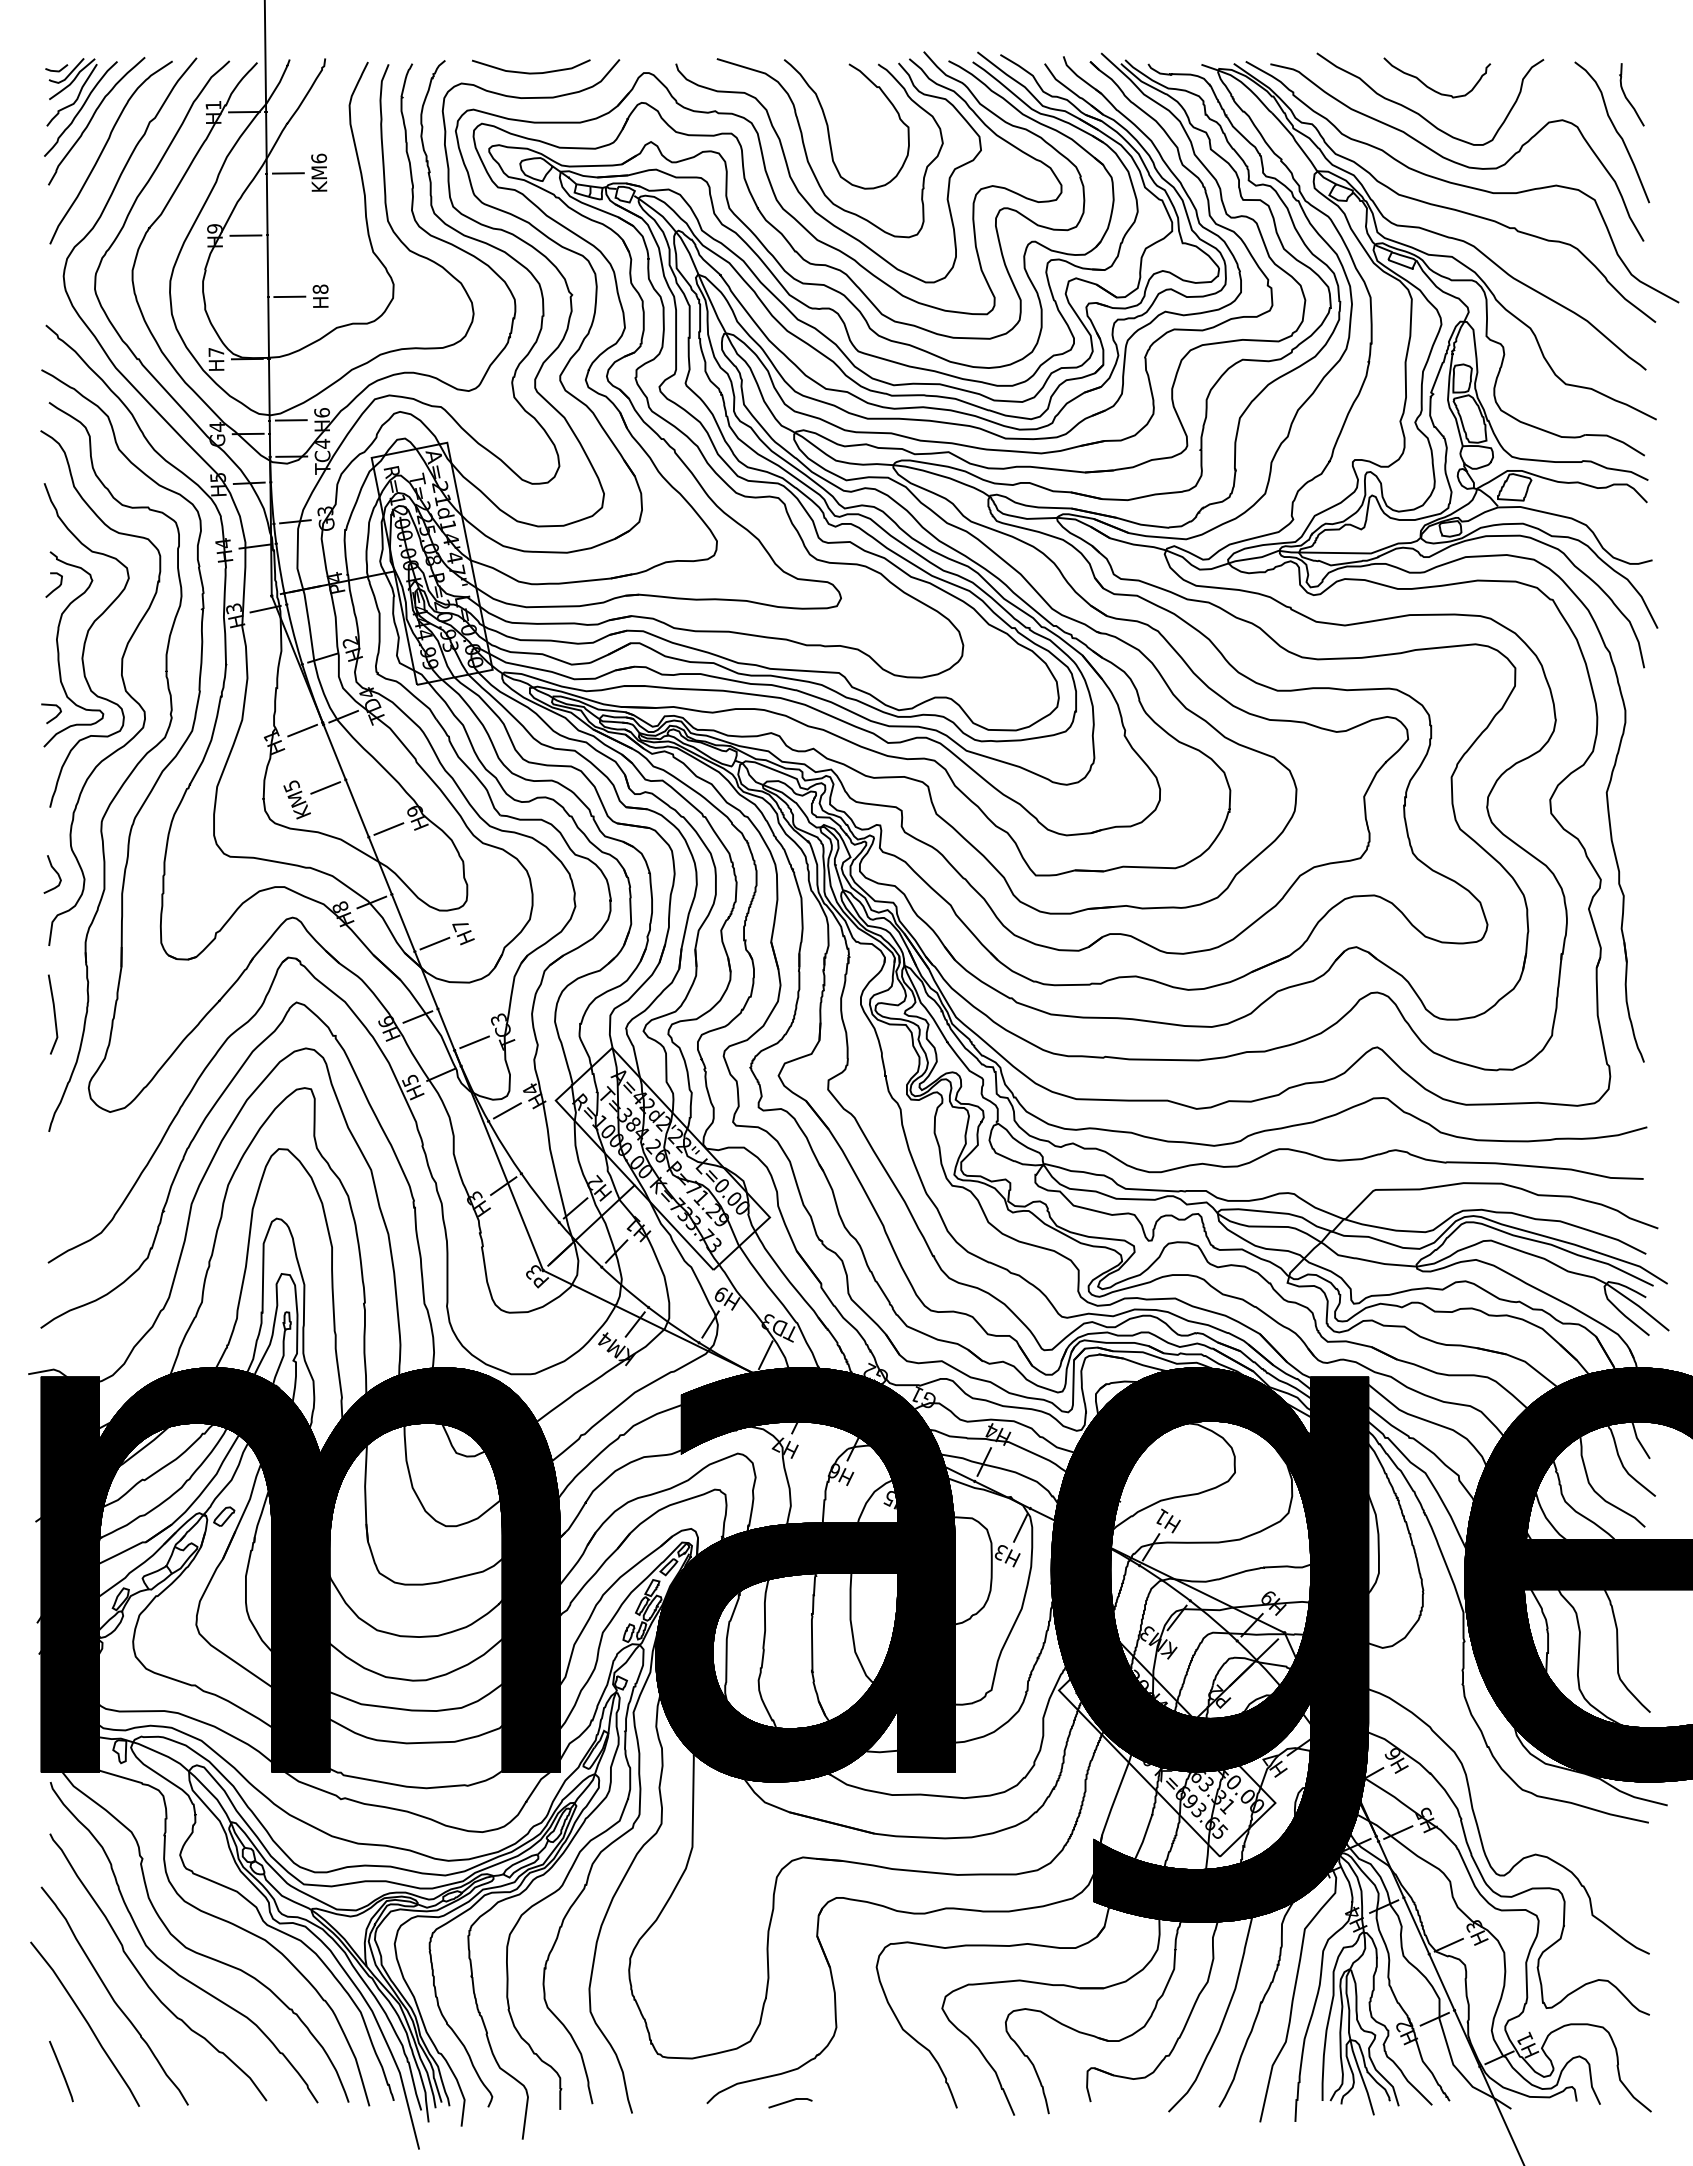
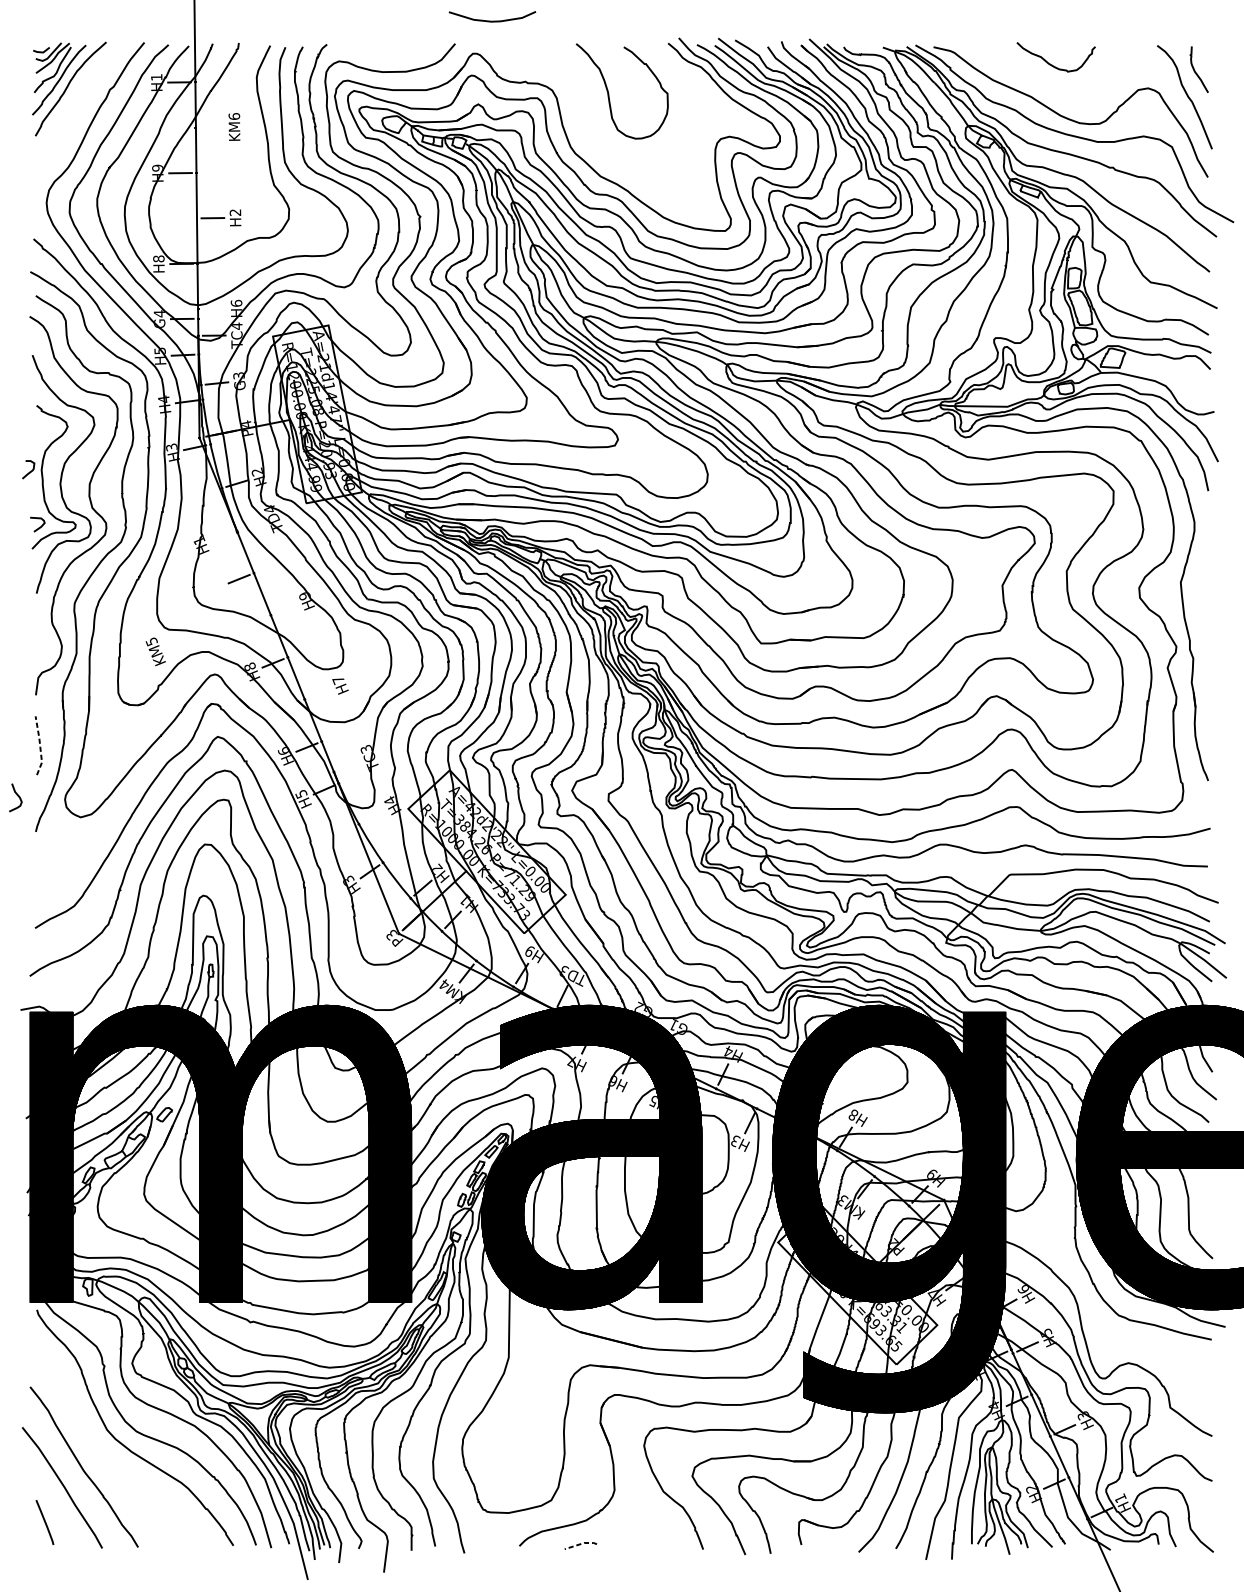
curve: (531, 72) -> (492, 20), moved
curve: (1419, 113) -> (1043, 83), removed
curve: (104, 149) -> (76, 109), removed
line: (287, 173) -> (211, 127), removed
part: (816, 176) -> (599, 129), removed
text: (320, 288) -> (235, 212), H8 -> H2
text: (216, 351) -> (158, 258), H7 -> H8
line: (290, 420) -> (213, 309), removed
curve: (54, 588) -> (28, 472), moved
line: (343, 716) -> (252, 526), removed
line: (302, 730) -> (222, 536), removed
text: (296, 799) -> (155, 651), moved
line: (388, 828) -> (285, 608), removed
curve: (54, 871) -> (17, 795), moved
line: (434, 943) -> (319, 693), removed
line: (54, 1015) -> (39, 746), solid -> dashed
line: (474, 1042) -> (348, 766), removed
line: (507, 1110) -> (372, 816), removed
text: (1161, 1516) -> (853, 1114), H1 -> H8
curve: (143, 1977) -> (105, 1453), removed
line: (790, 2100) -> (580, 1543), solid -> dashed

